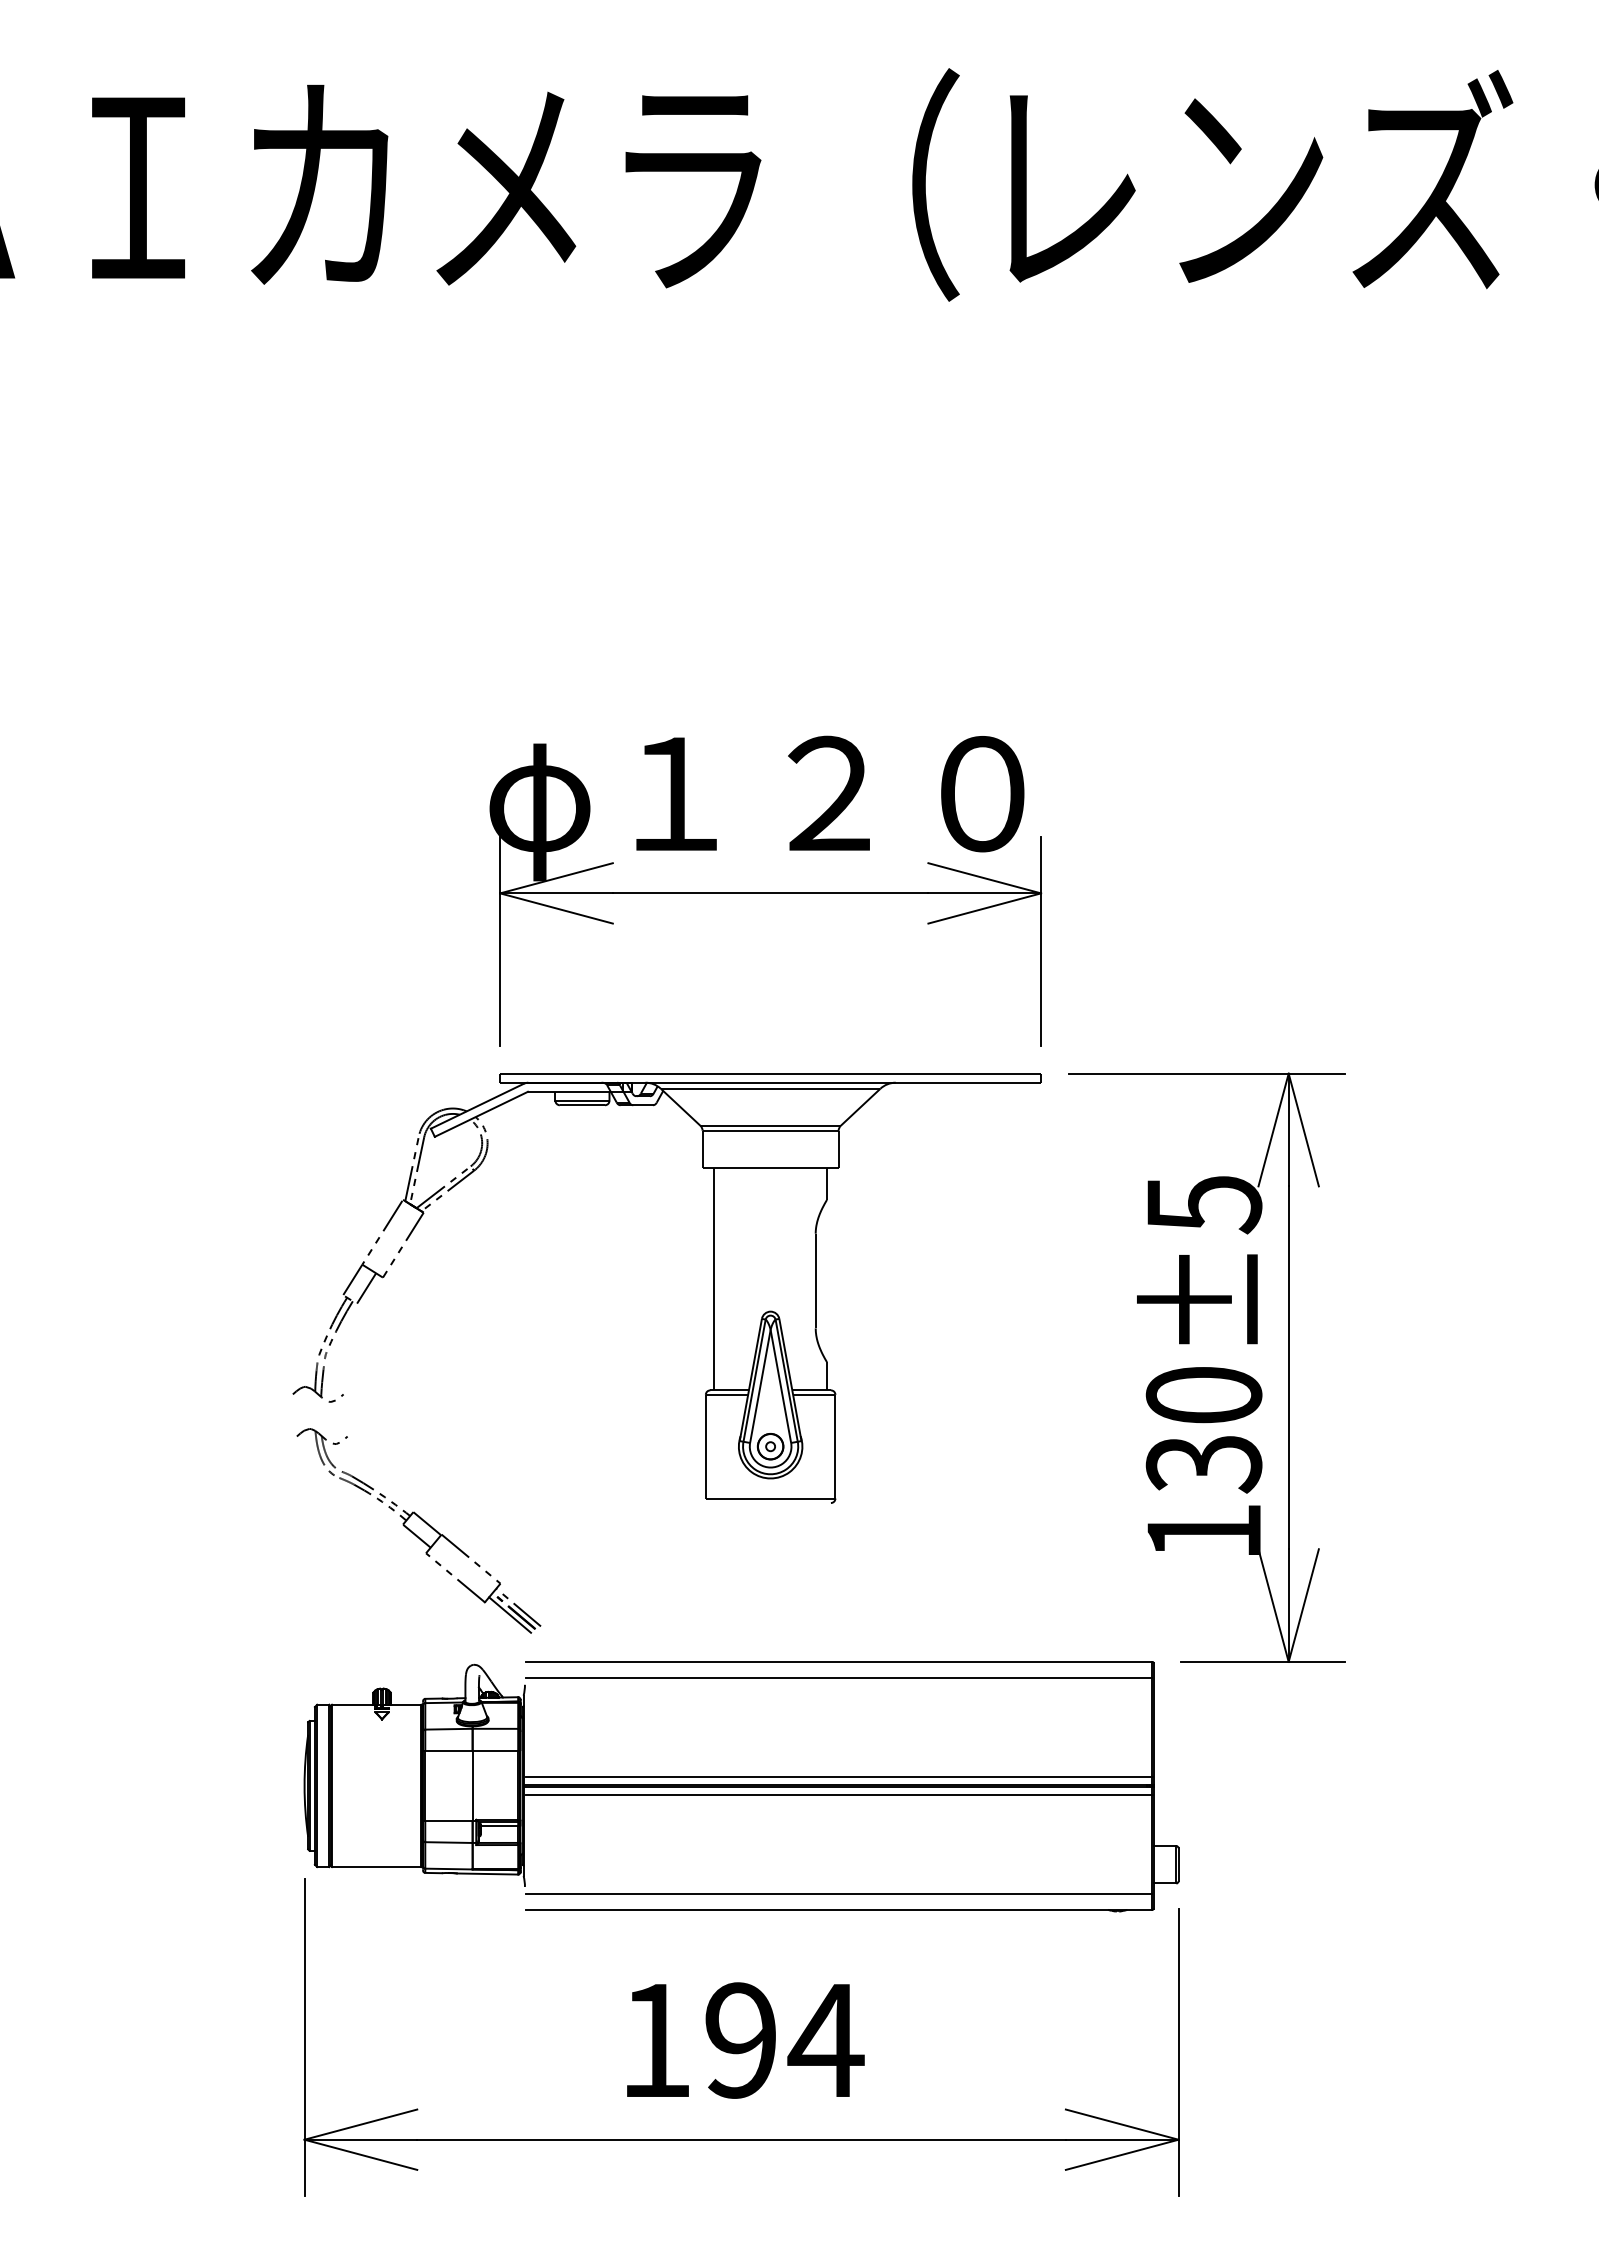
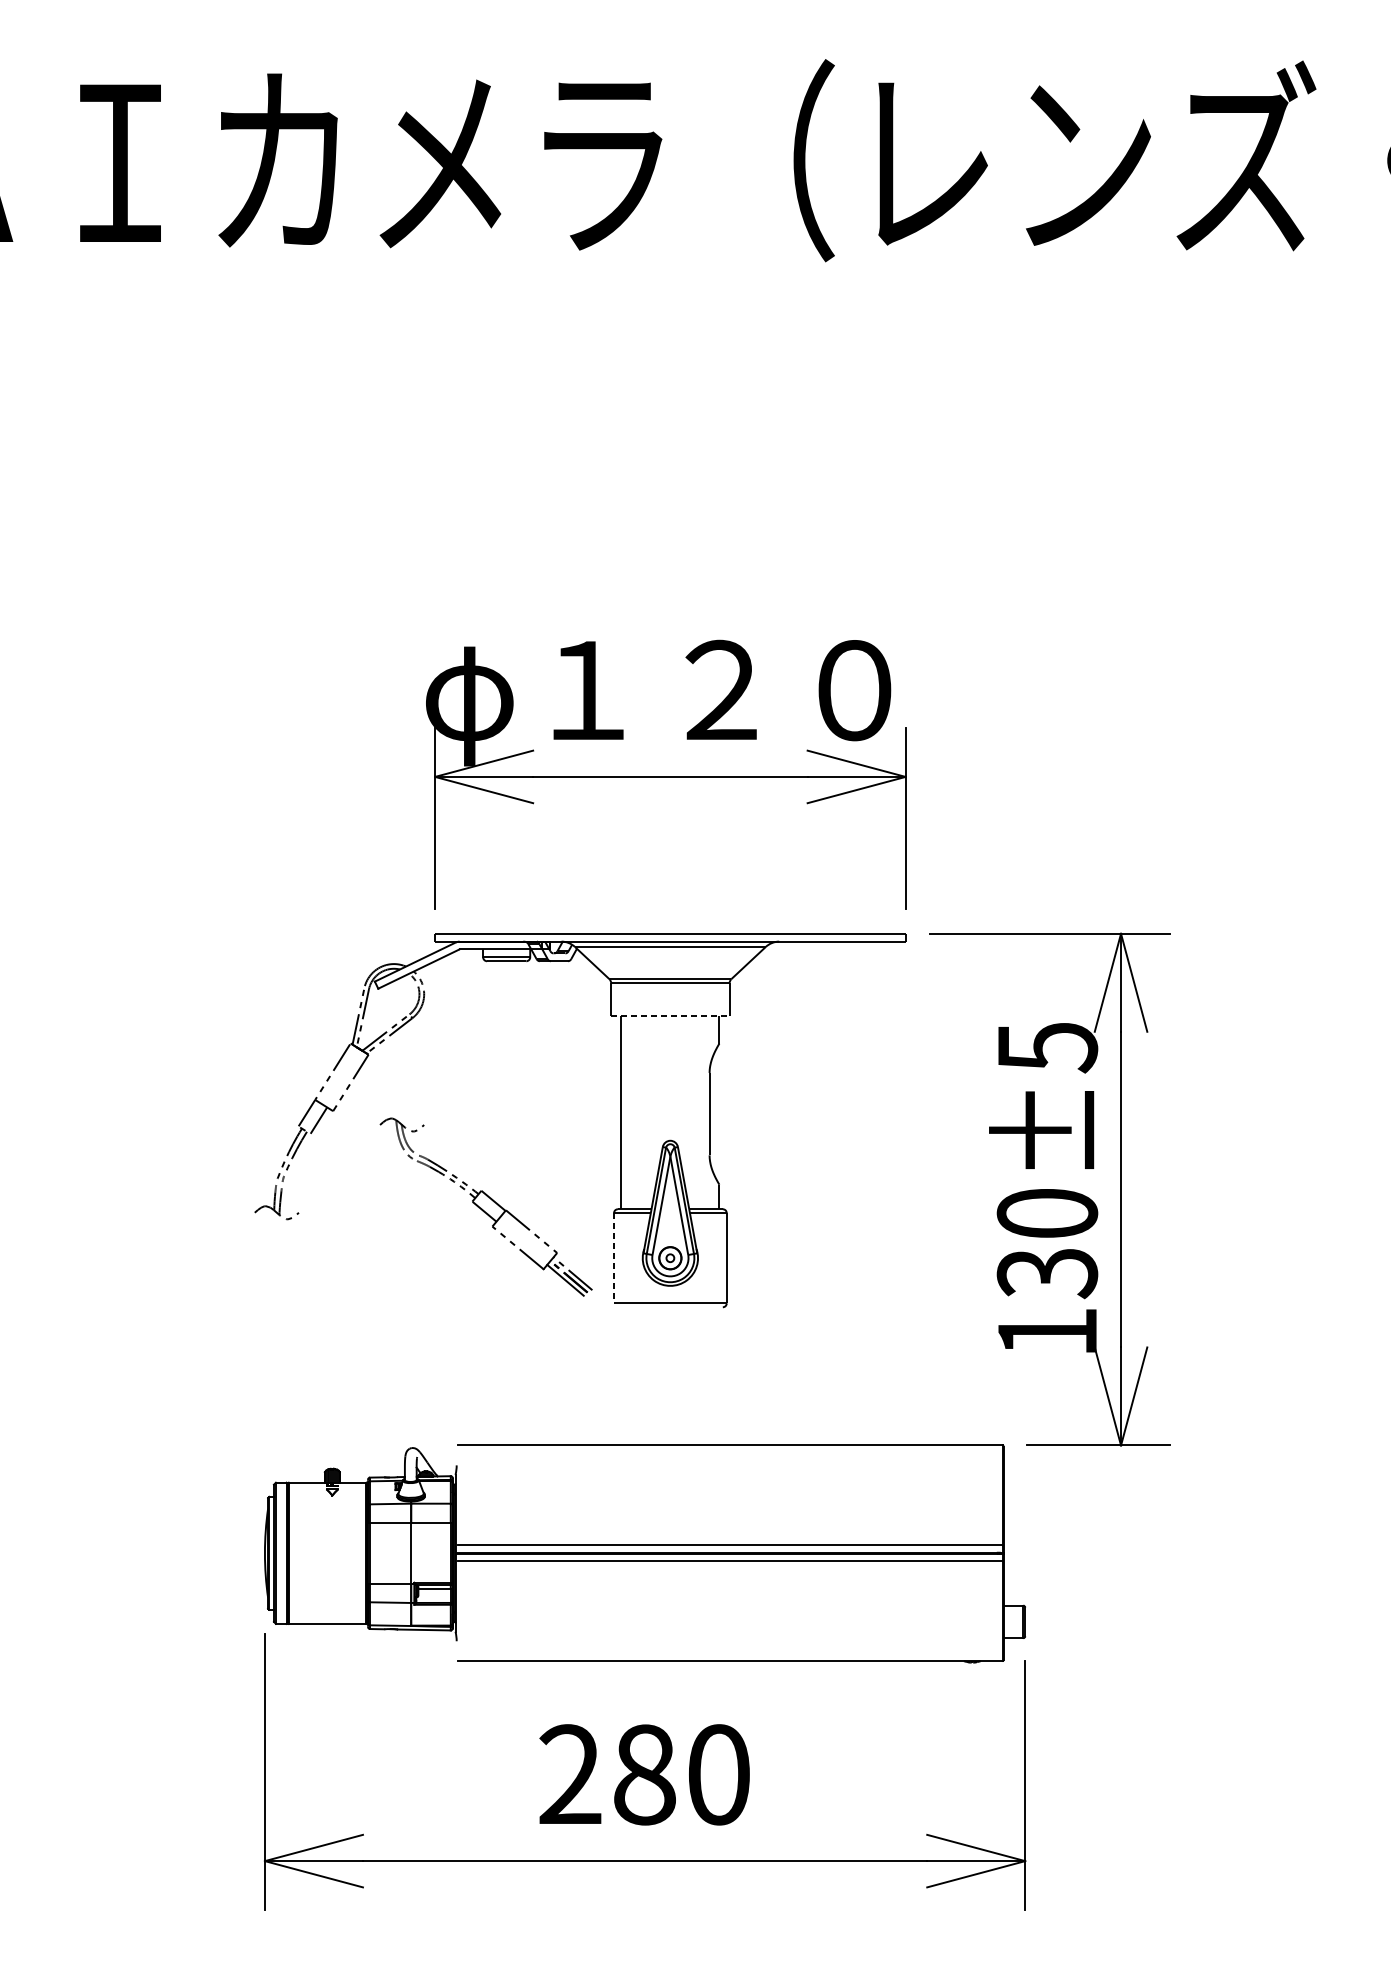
line: (771, 1168) -> (671, 1016), solid -> dashed
line: (705, 1446) -> (613, 1258), solid -> dashed
part: (418, 1530) -> (485, 1206), moved
line: (839, 1677) -> (730, 1459), removed
line: (839, 1894) -> (730, 1647), removed
text: (742, 2040) -> (645, 1774), 194 -> 280

